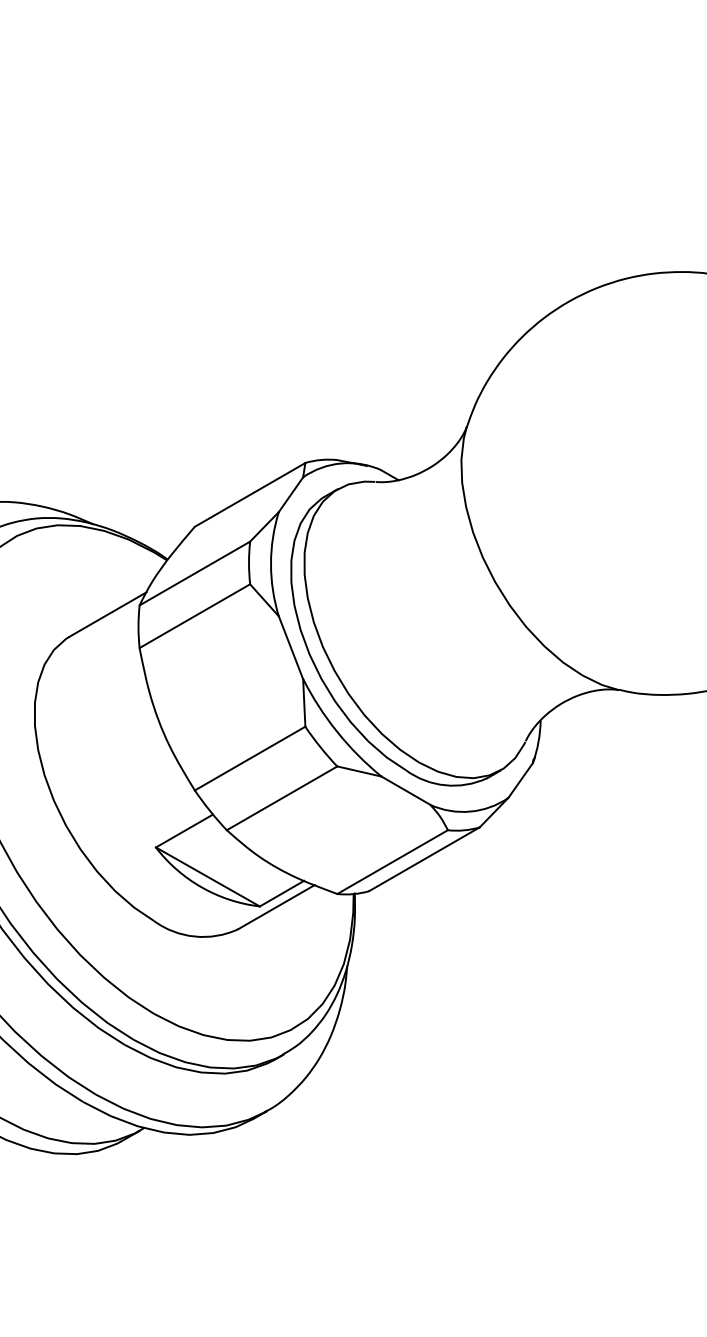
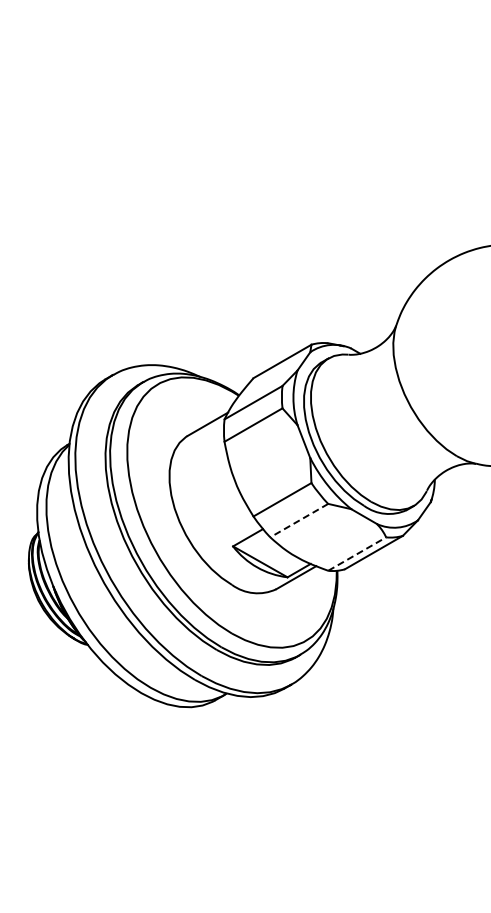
line: (280, 798) -> (298, 520), solid -> dashed
line: (393, 861) -> (357, 553), solid -> dashed

